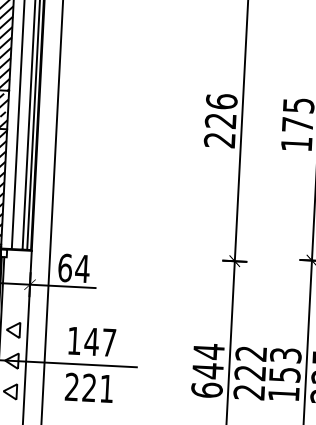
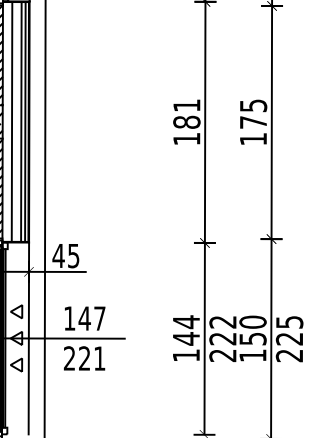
text: (220, 121) -> (186, 122), 226 -> 181
text: (73, 267) -> (65, 255), 64 -> 45
text: (285, 354) -> (252, 321), 153 -> 150
text: (207, 389) -> (186, 354), 644 -> 144

